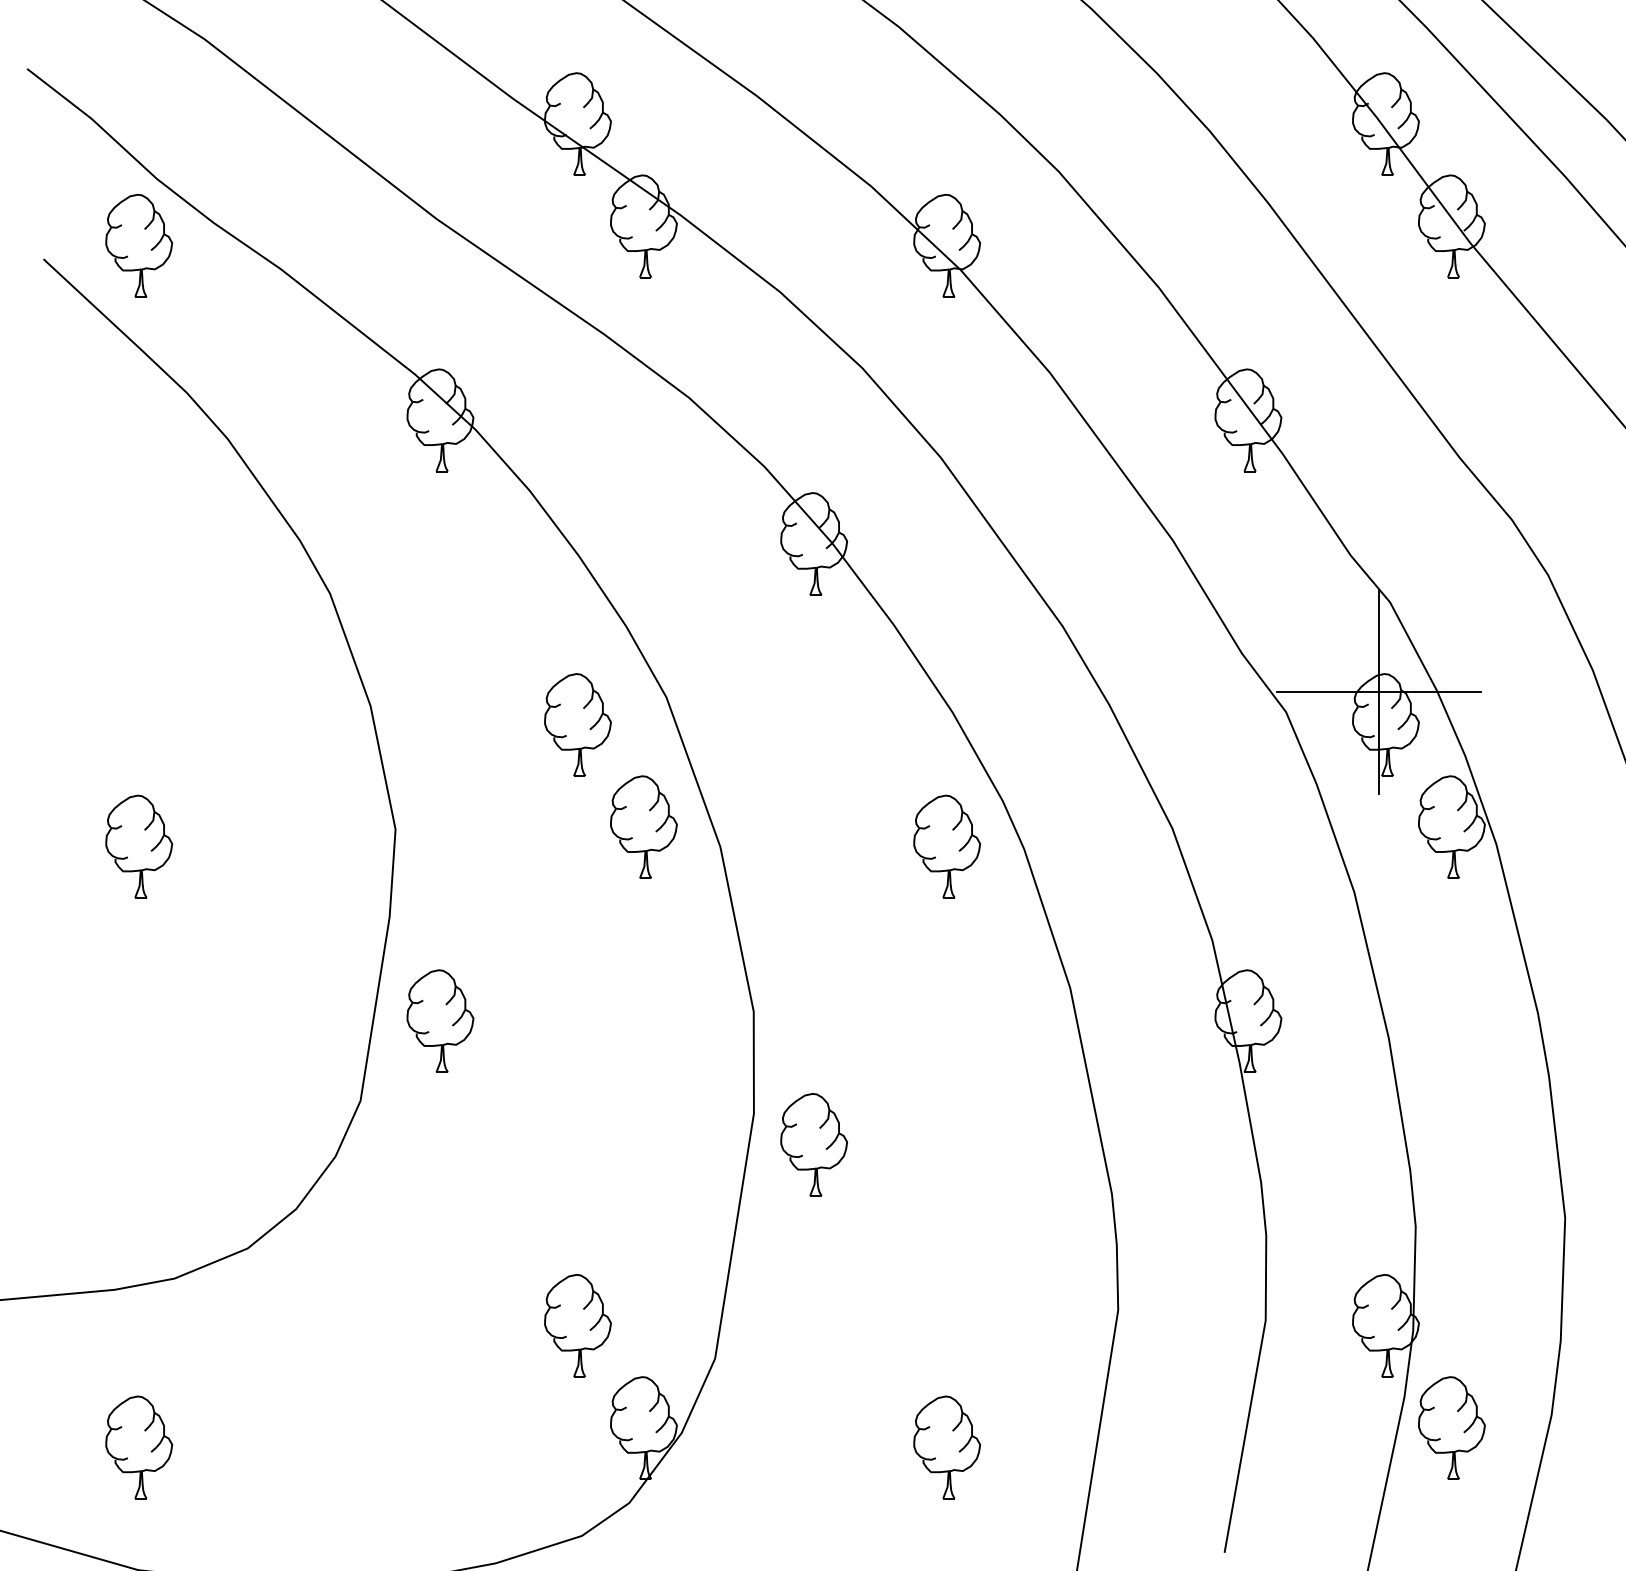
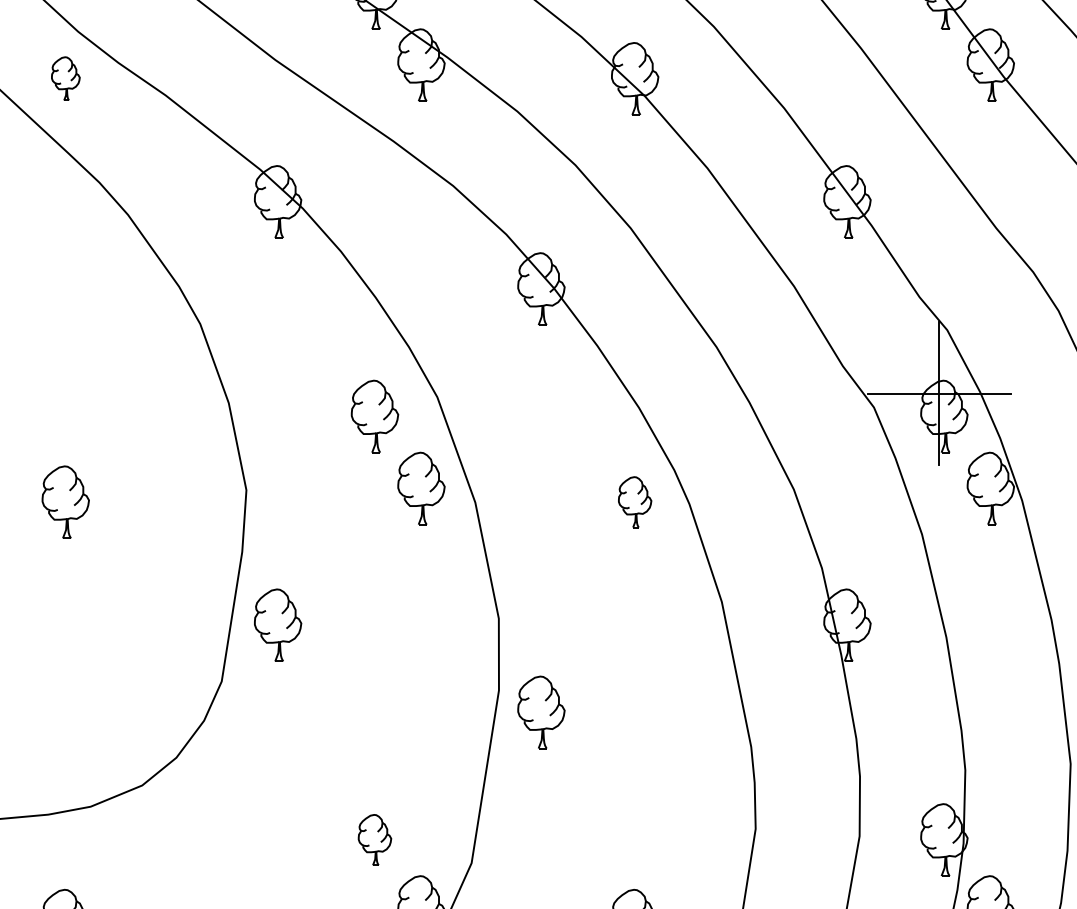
part: (139, 245) -> (65, 78), size x0.6
part: (946, 846) -> (634, 502), size x0.7
part: (577, 1325) -> (374, 839), size x0.7

